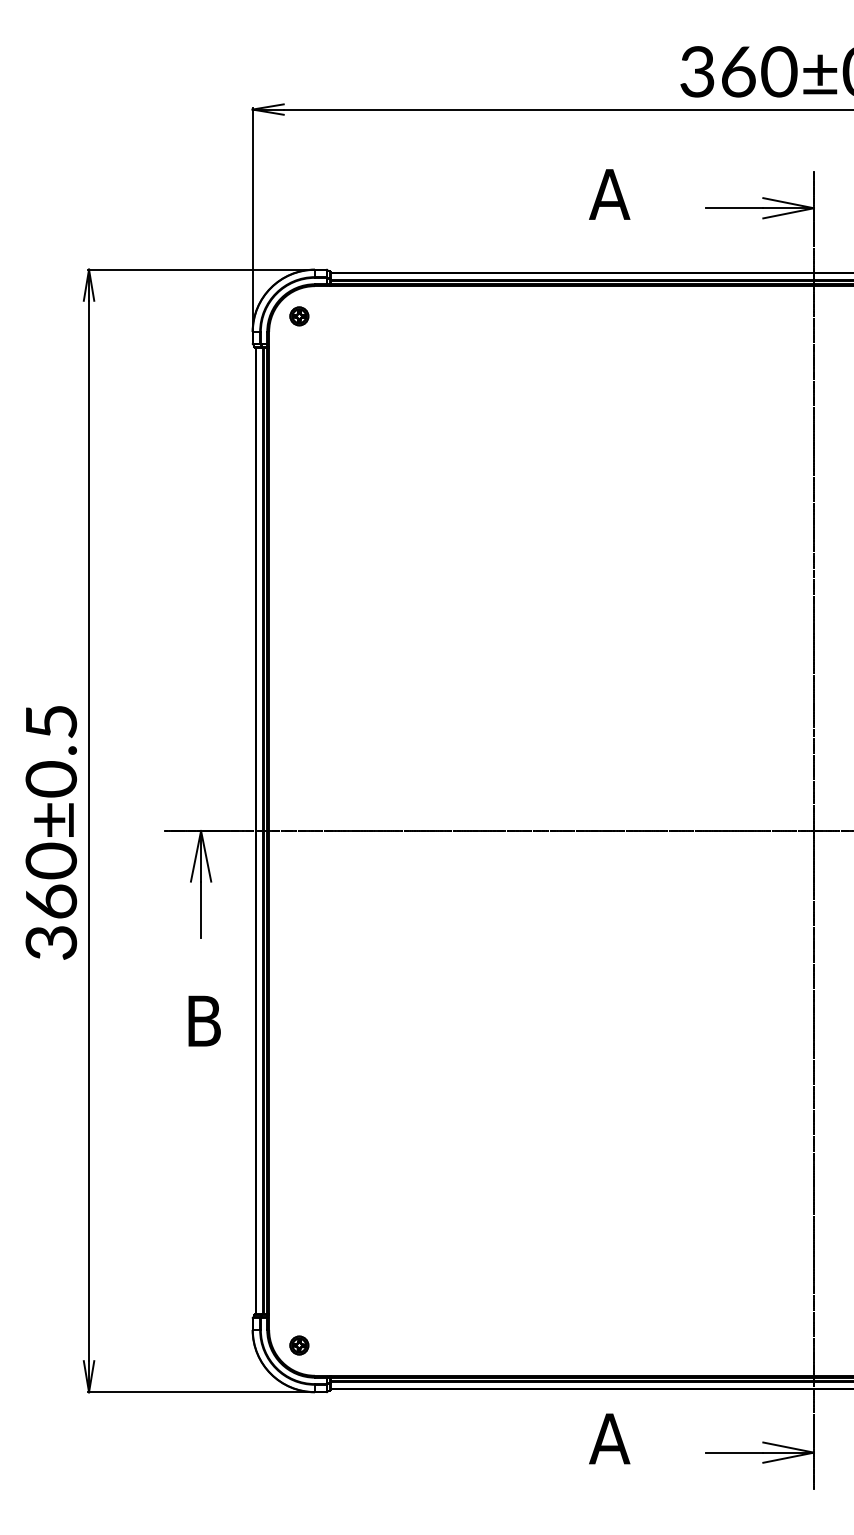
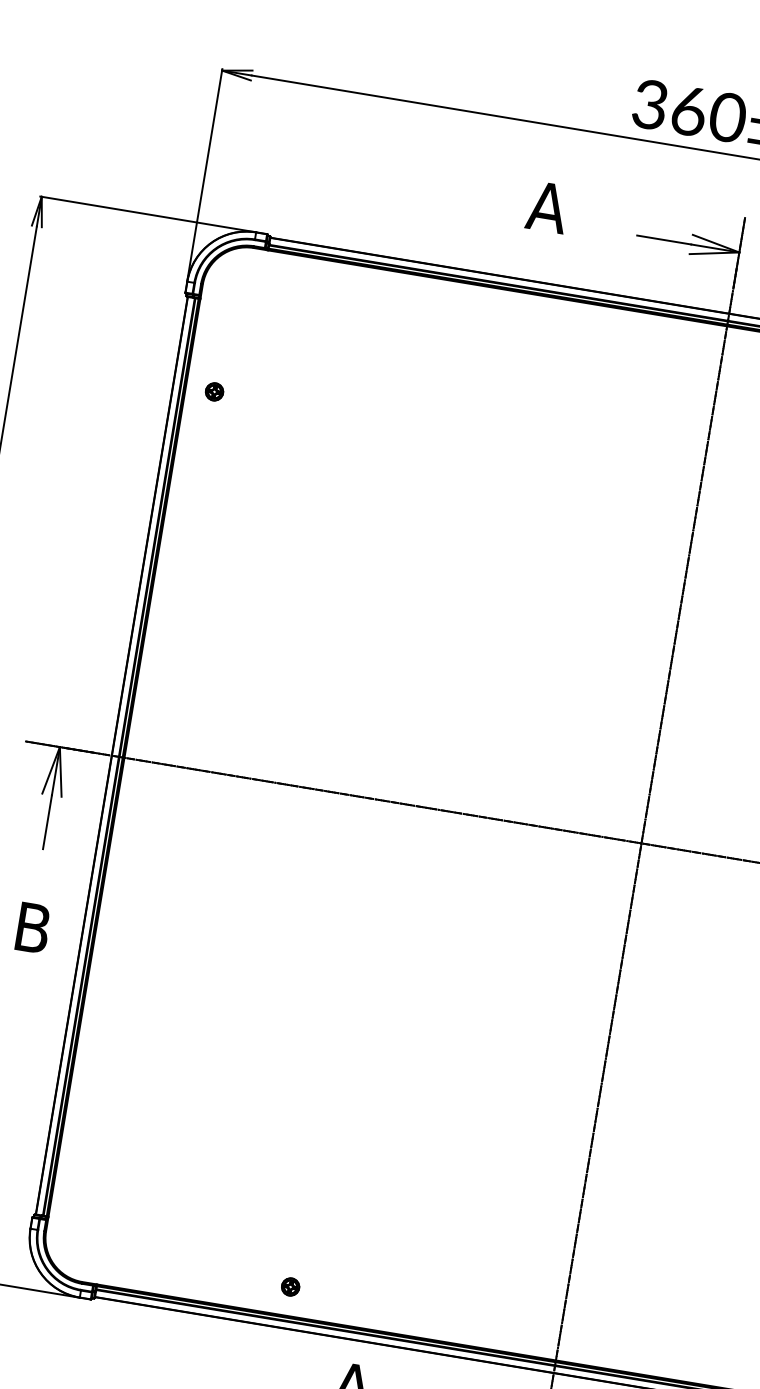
part: (299, 316) -> (214, 392), moved
part: (299, 1345) -> (290, 1286), moved

